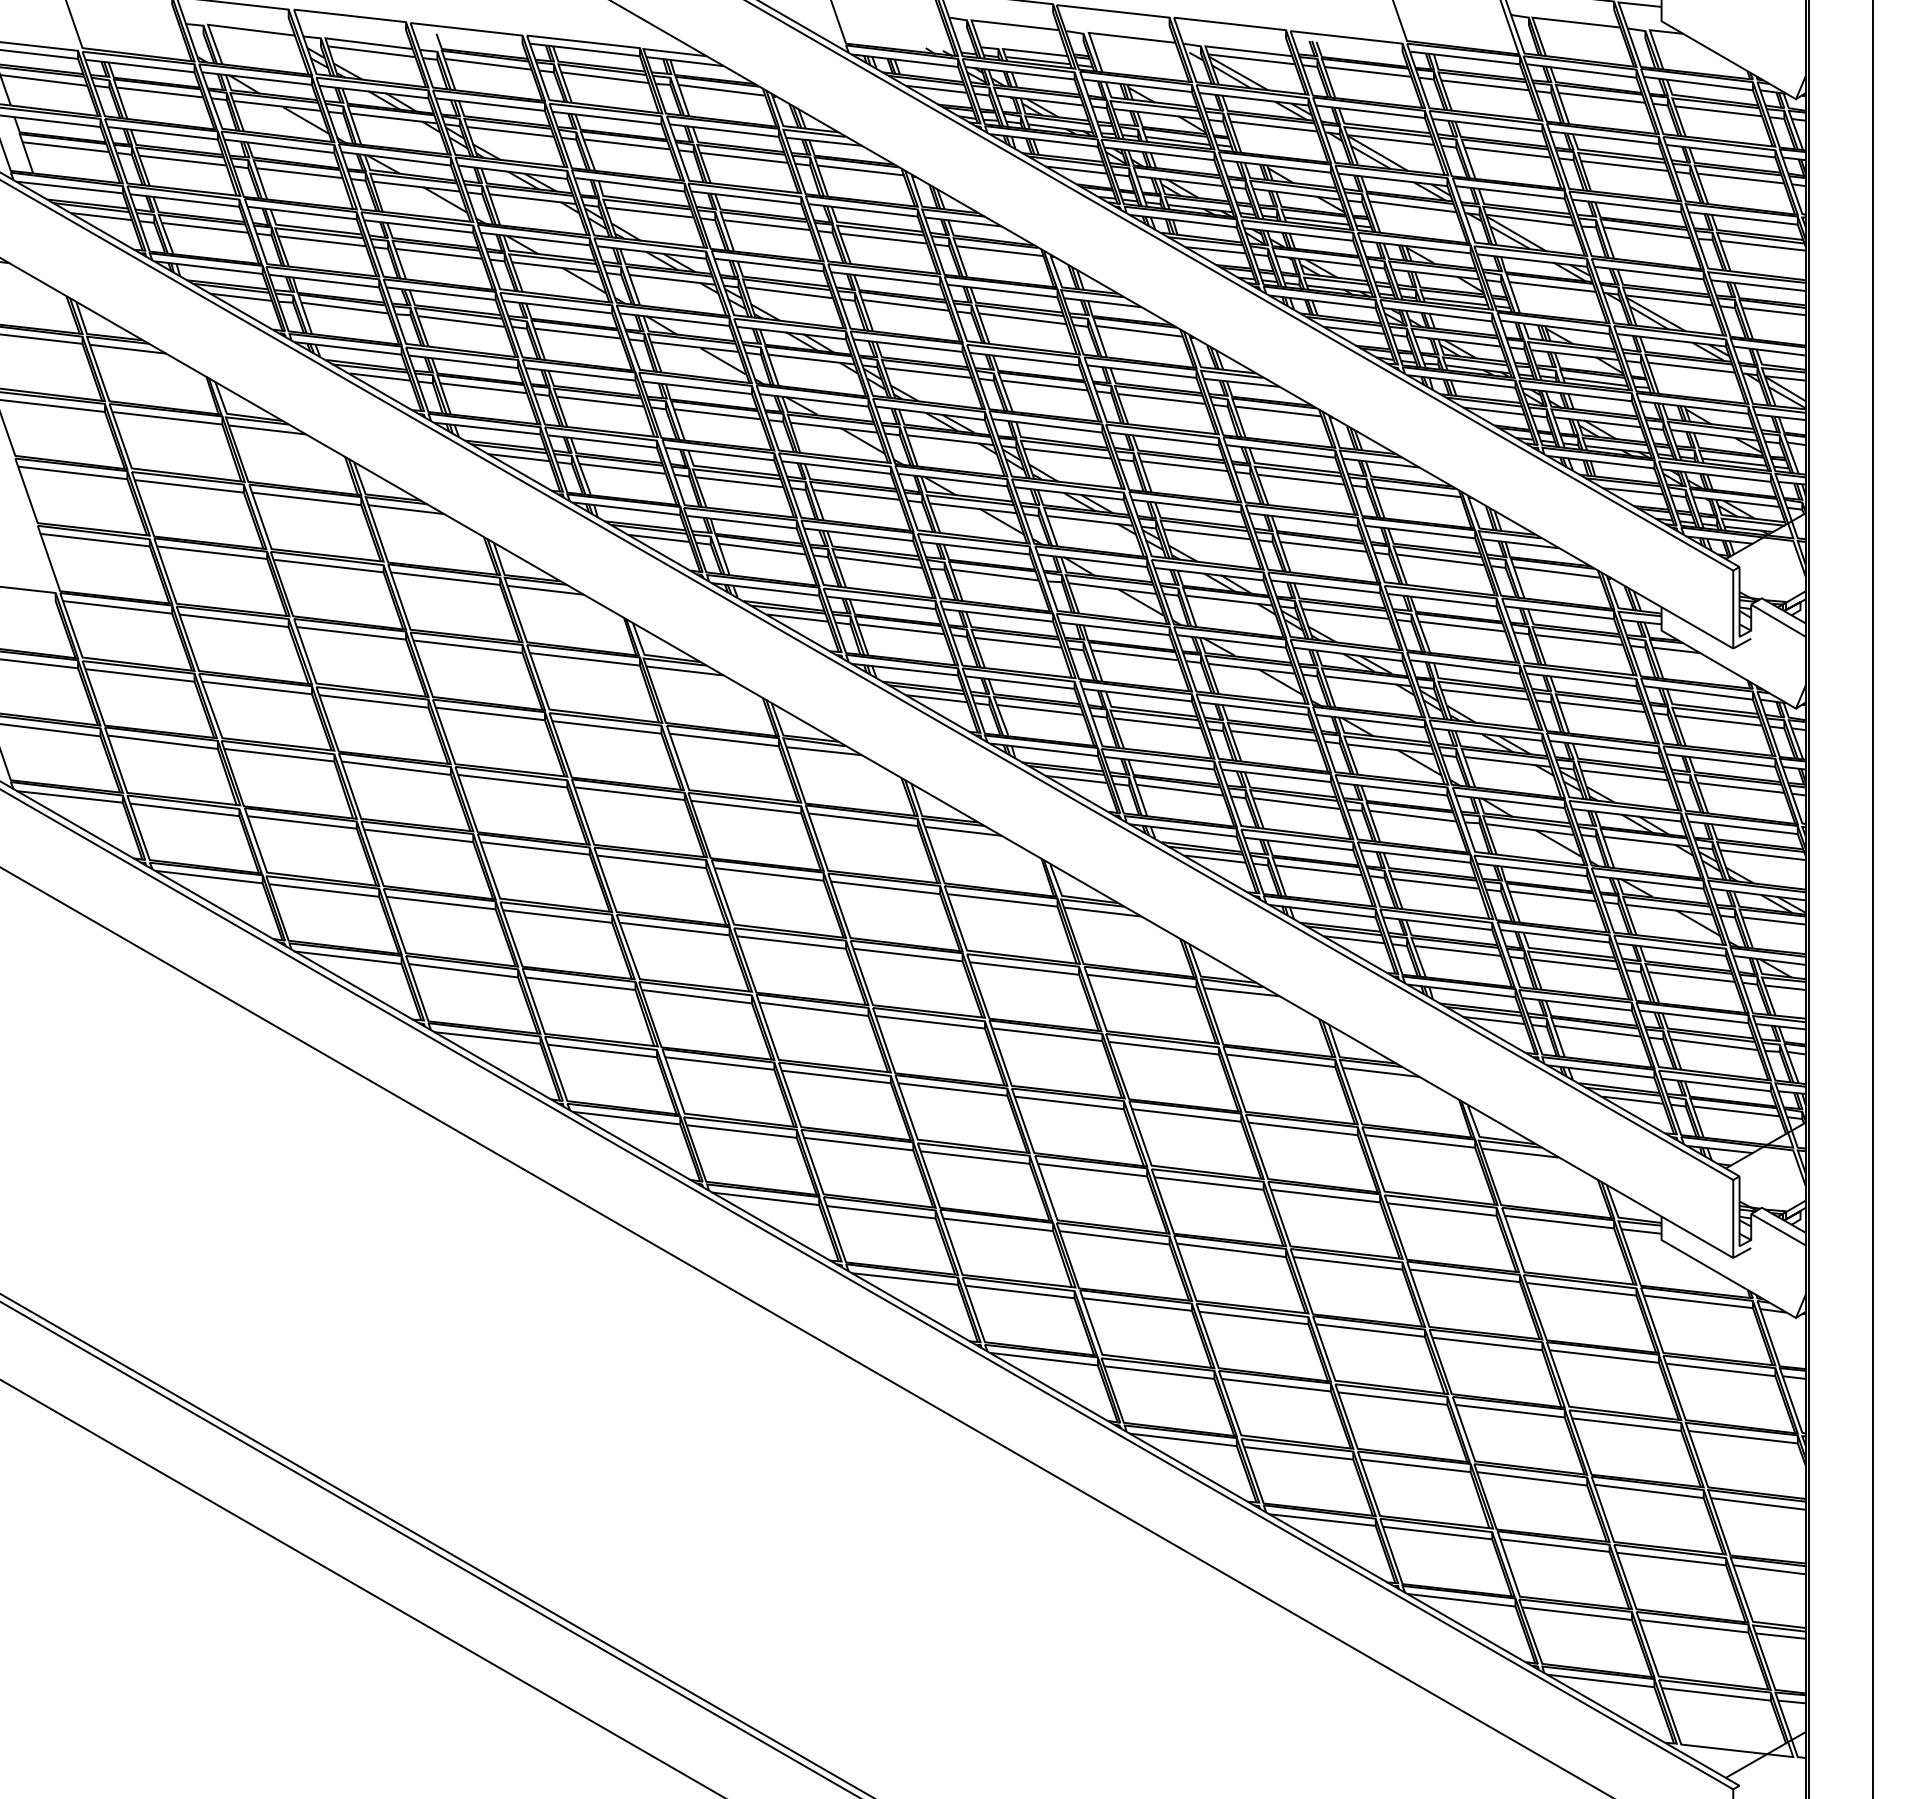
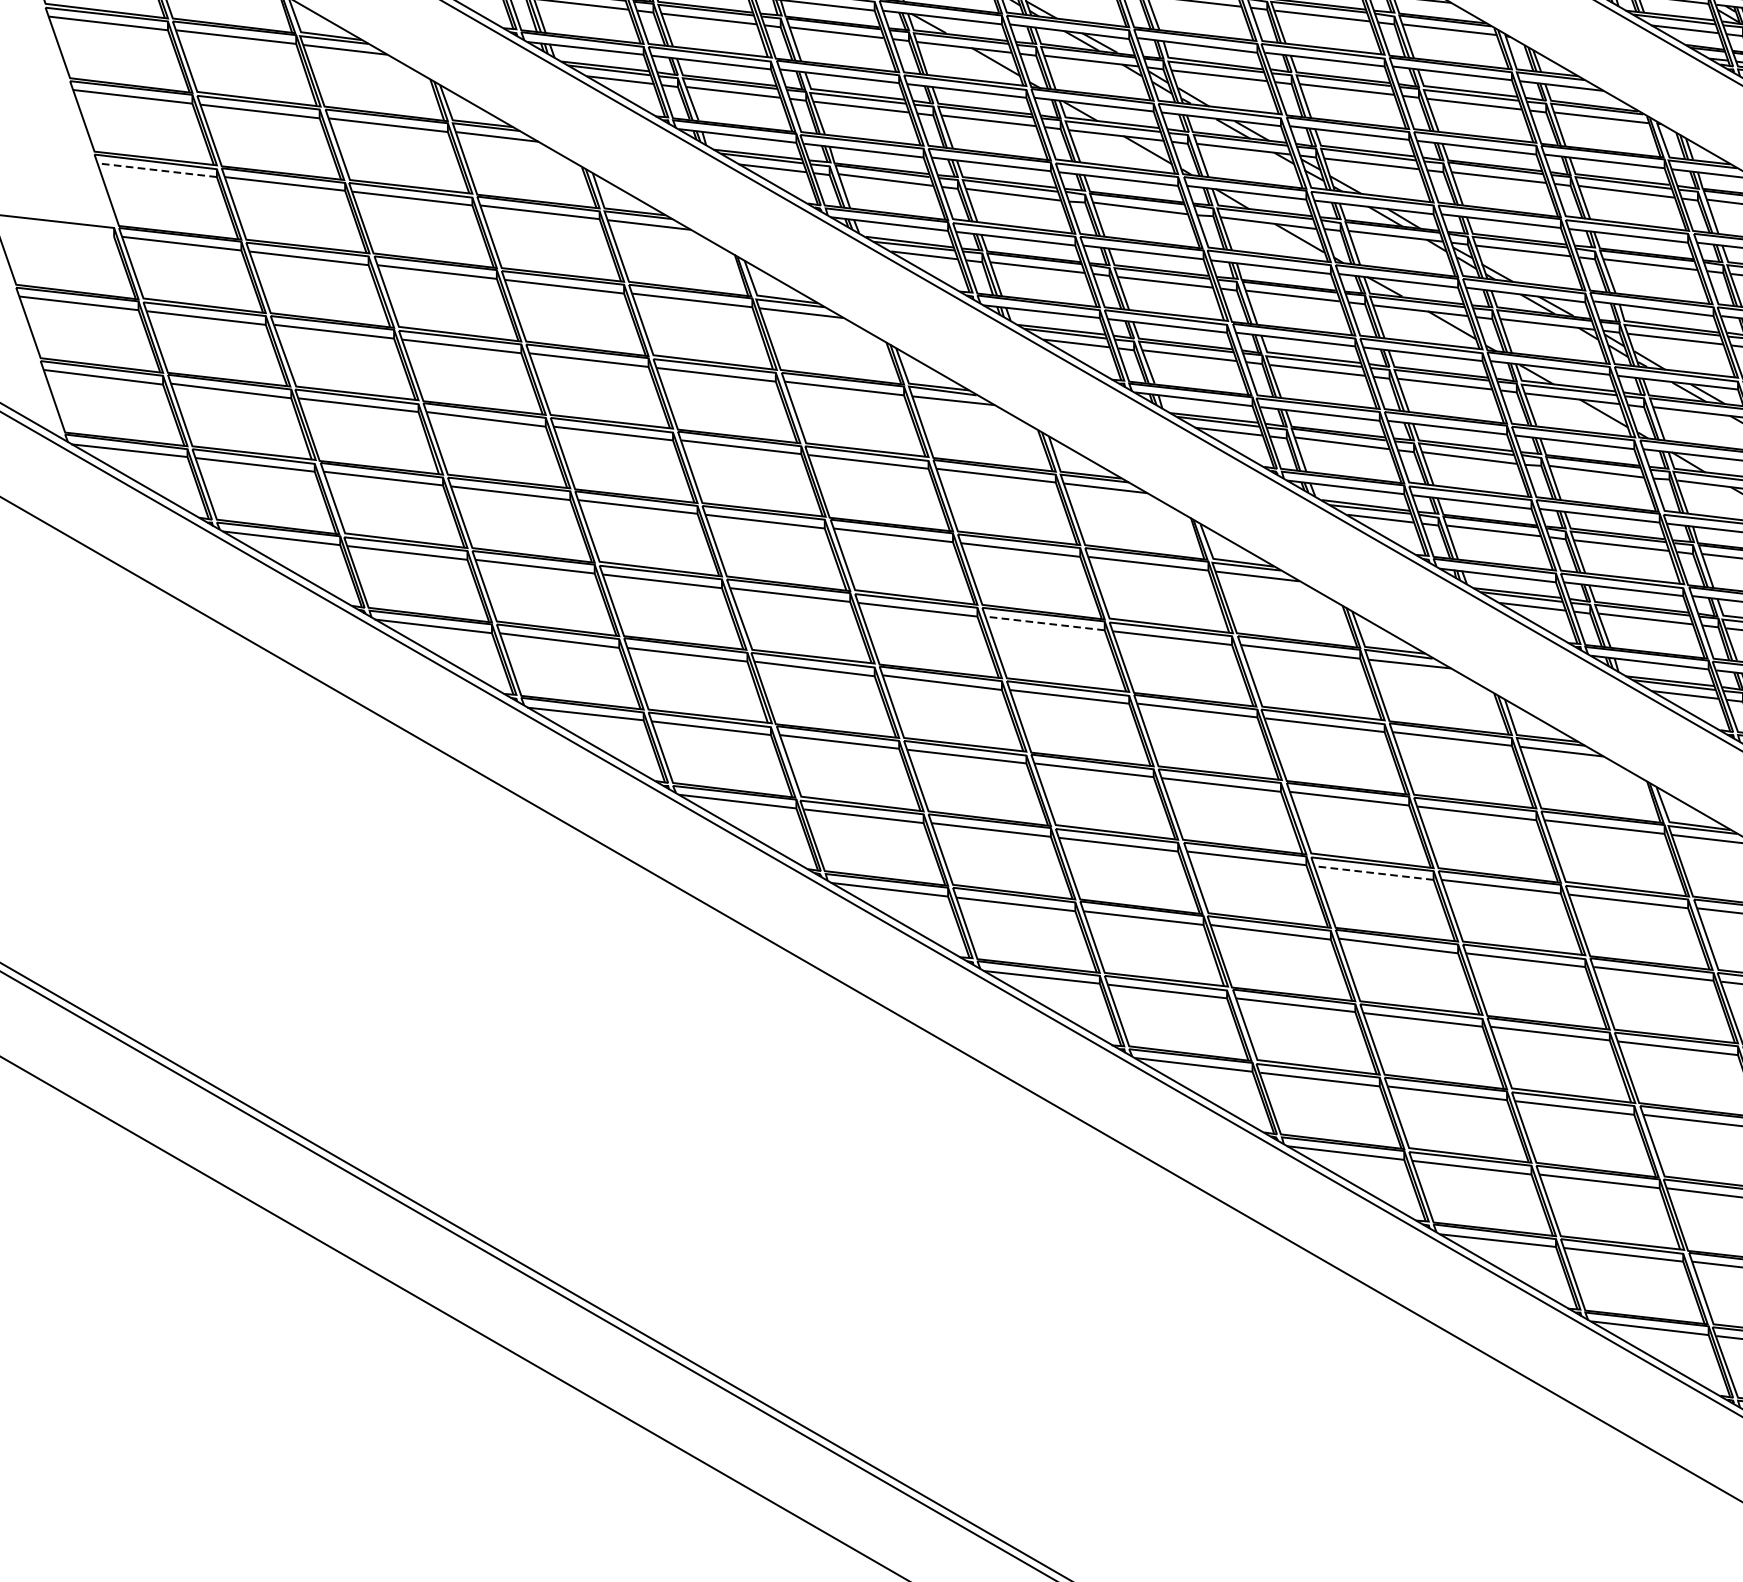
line: (94, 540) -> (156, 170), solid -> dashed
line: (907, 955) -> (1044, 623), solid -> dashed
line: (1208, 1183) -> (1373, 872), solid -> dashed

